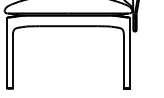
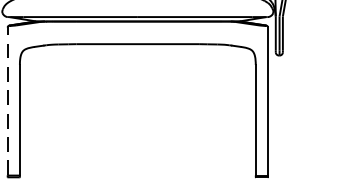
line: (7, 53) -> (8, 102), solid -> dashed

